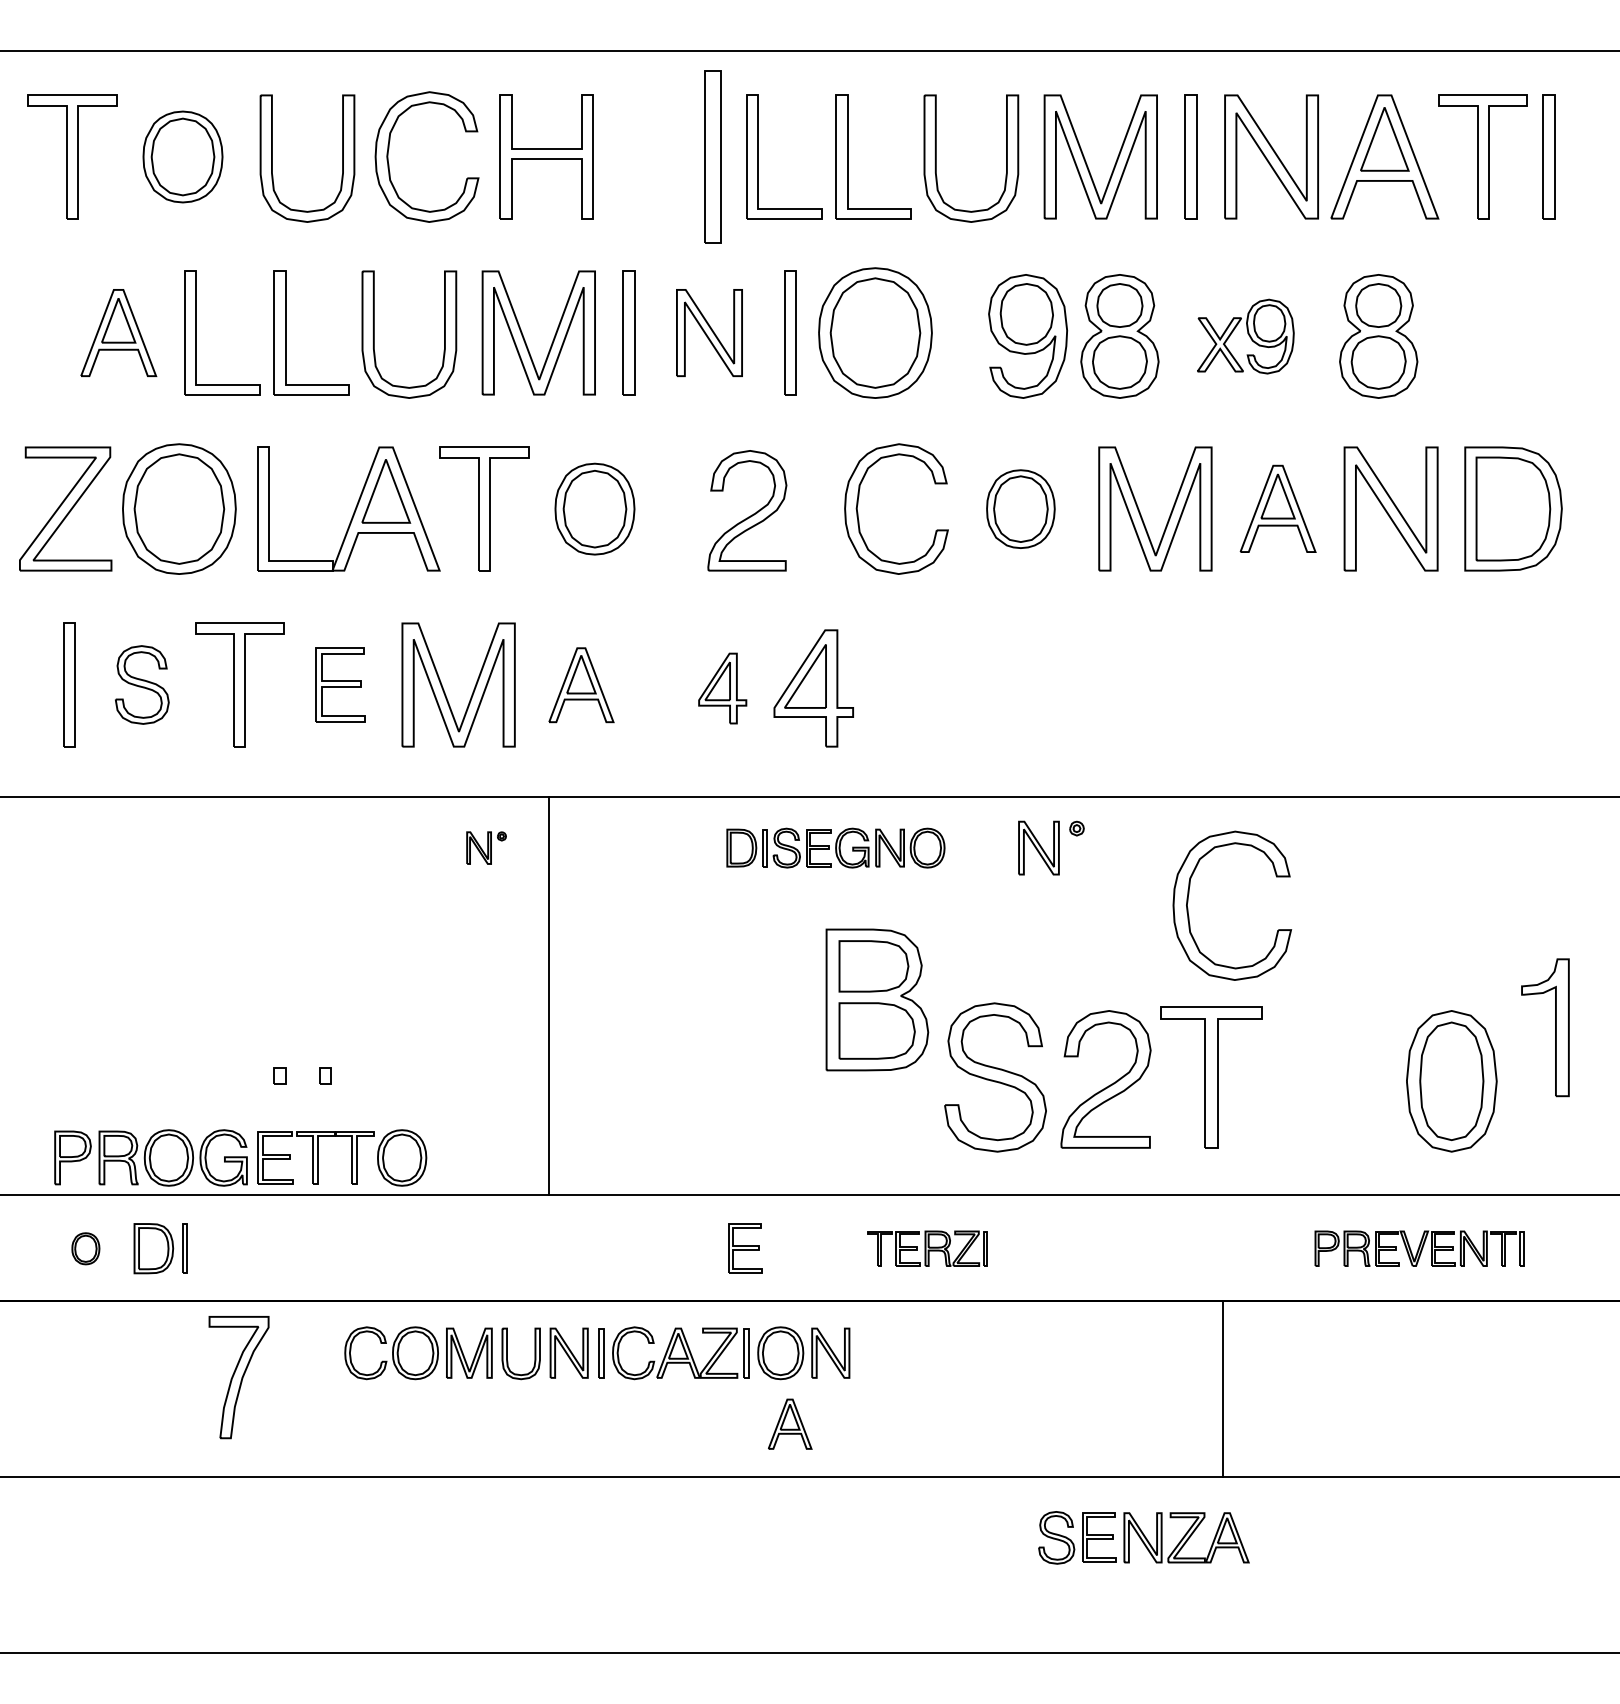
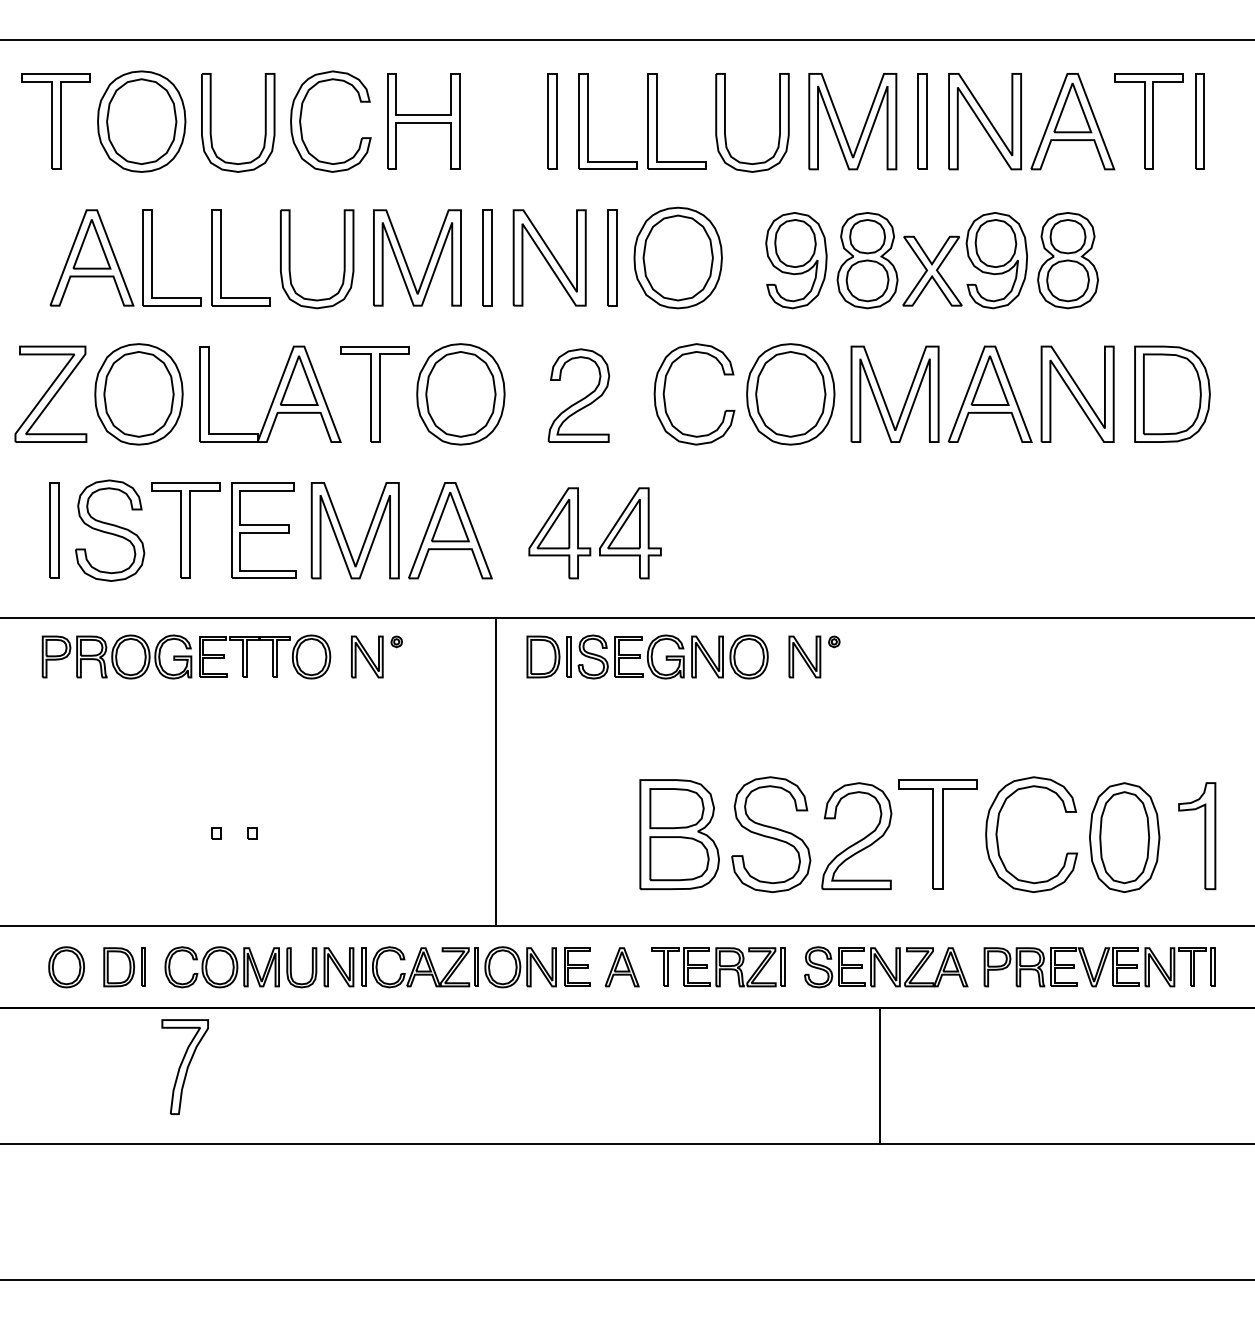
part: (182, 156) -> (141, 121), size x1.43
part: (713, 156) -> (552, 121), size x0.71
part: (118, 332) -> (91, 257), size x1.43
part: (709, 332) -> (549, 257), size x1.43
part: (1245, 336) -> (964, 260), size x1.67
part: (1277, 507) -> (989, 393), size x1.43
part: (594, 509) -> (460, 394), size x1.43
part: (1020, 509) -> (790, 394), size x1.67
part: (142, 684) -> (110, 530), size x1.67
part: (340, 684) -> (263, 530), size x1.67
part: (581, 684) -> (450, 530), size x1.67
part: (722, 688) -> (559, 533), size x1.67
part: (485, 847) -> (376, 656), size x1.67
part: (835, 847) -> (647, 656), size x1.43
part: (1189, 897) -> (998, 828), moved
line: (549, 995) -> (495, 771), moved
part: (877, 999) -> (679, 834), moved
part: (1554, 1028) -> (1204, 836), moved
part: (240, 1157) -> (186, 656), moved
part: (85, 1248) -> (66, 967), size x1.67
part: (927, 1248) -> (718, 967), size x1.43
part: (1419, 1248) -> (1099, 967), size x1.43
part: (597, 1353) -> (360, 967), moved
line: (1223, 1388) -> (880, 1075), moved
part: (789, 1424) -> (621, 967), moved
part: (1144, 1538) -> (886, 967), moved

